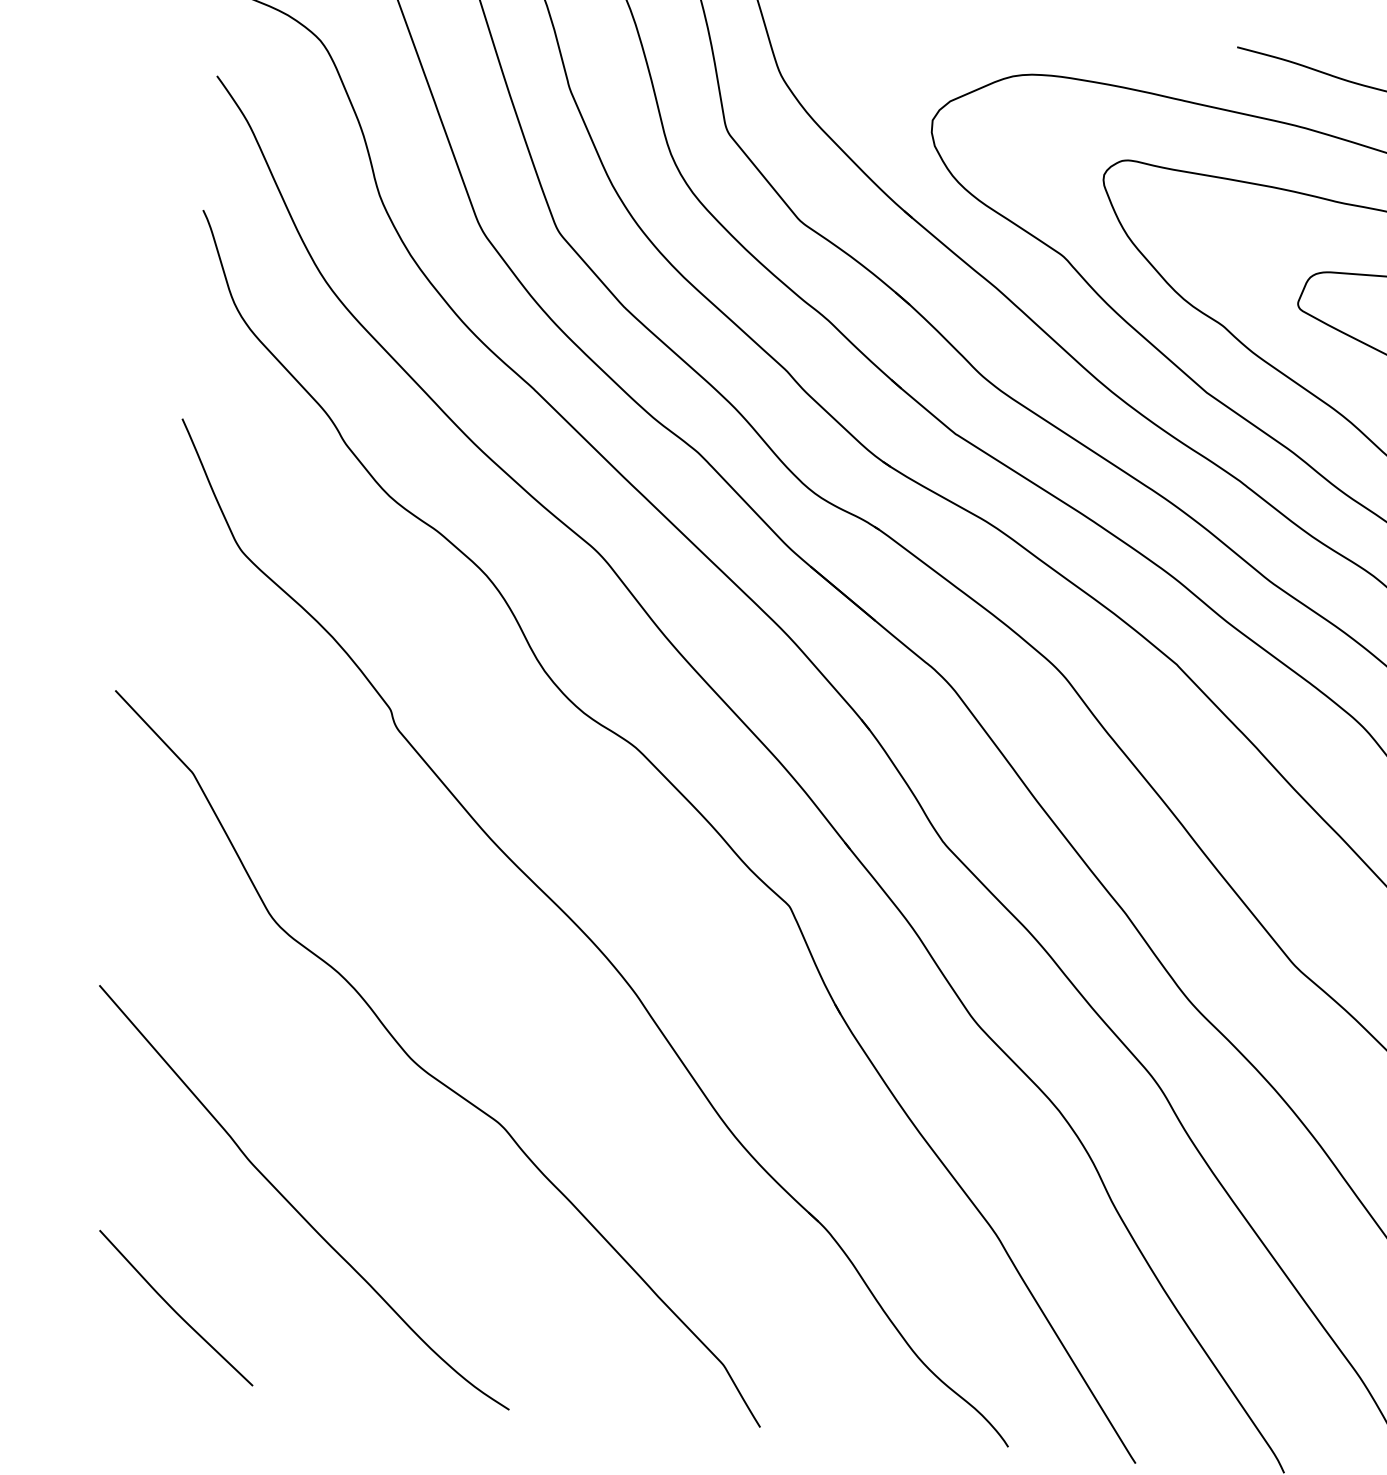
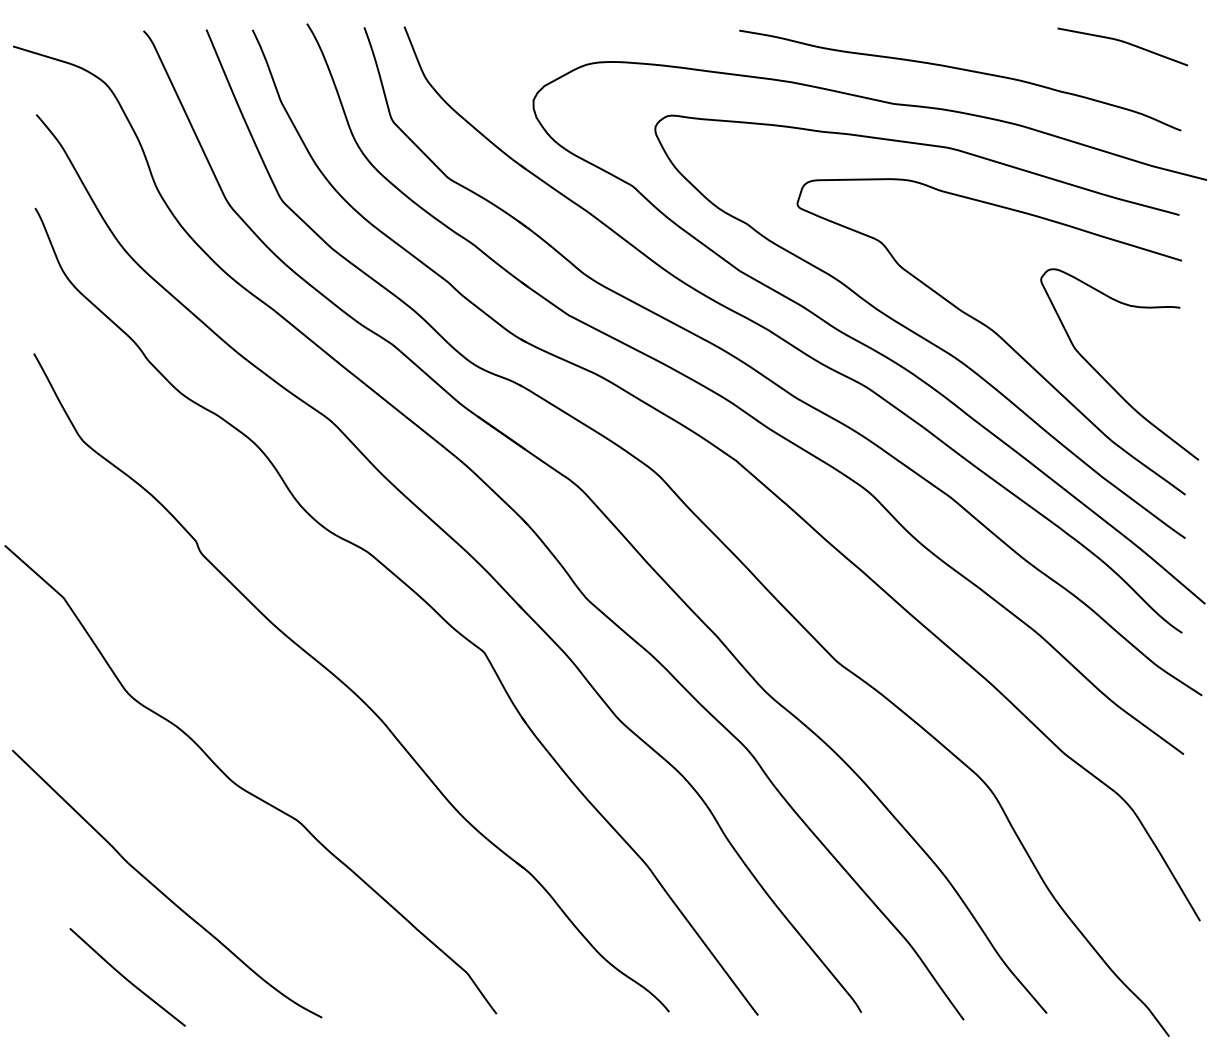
curve: (174, 1308) -> (126, 977), moved

